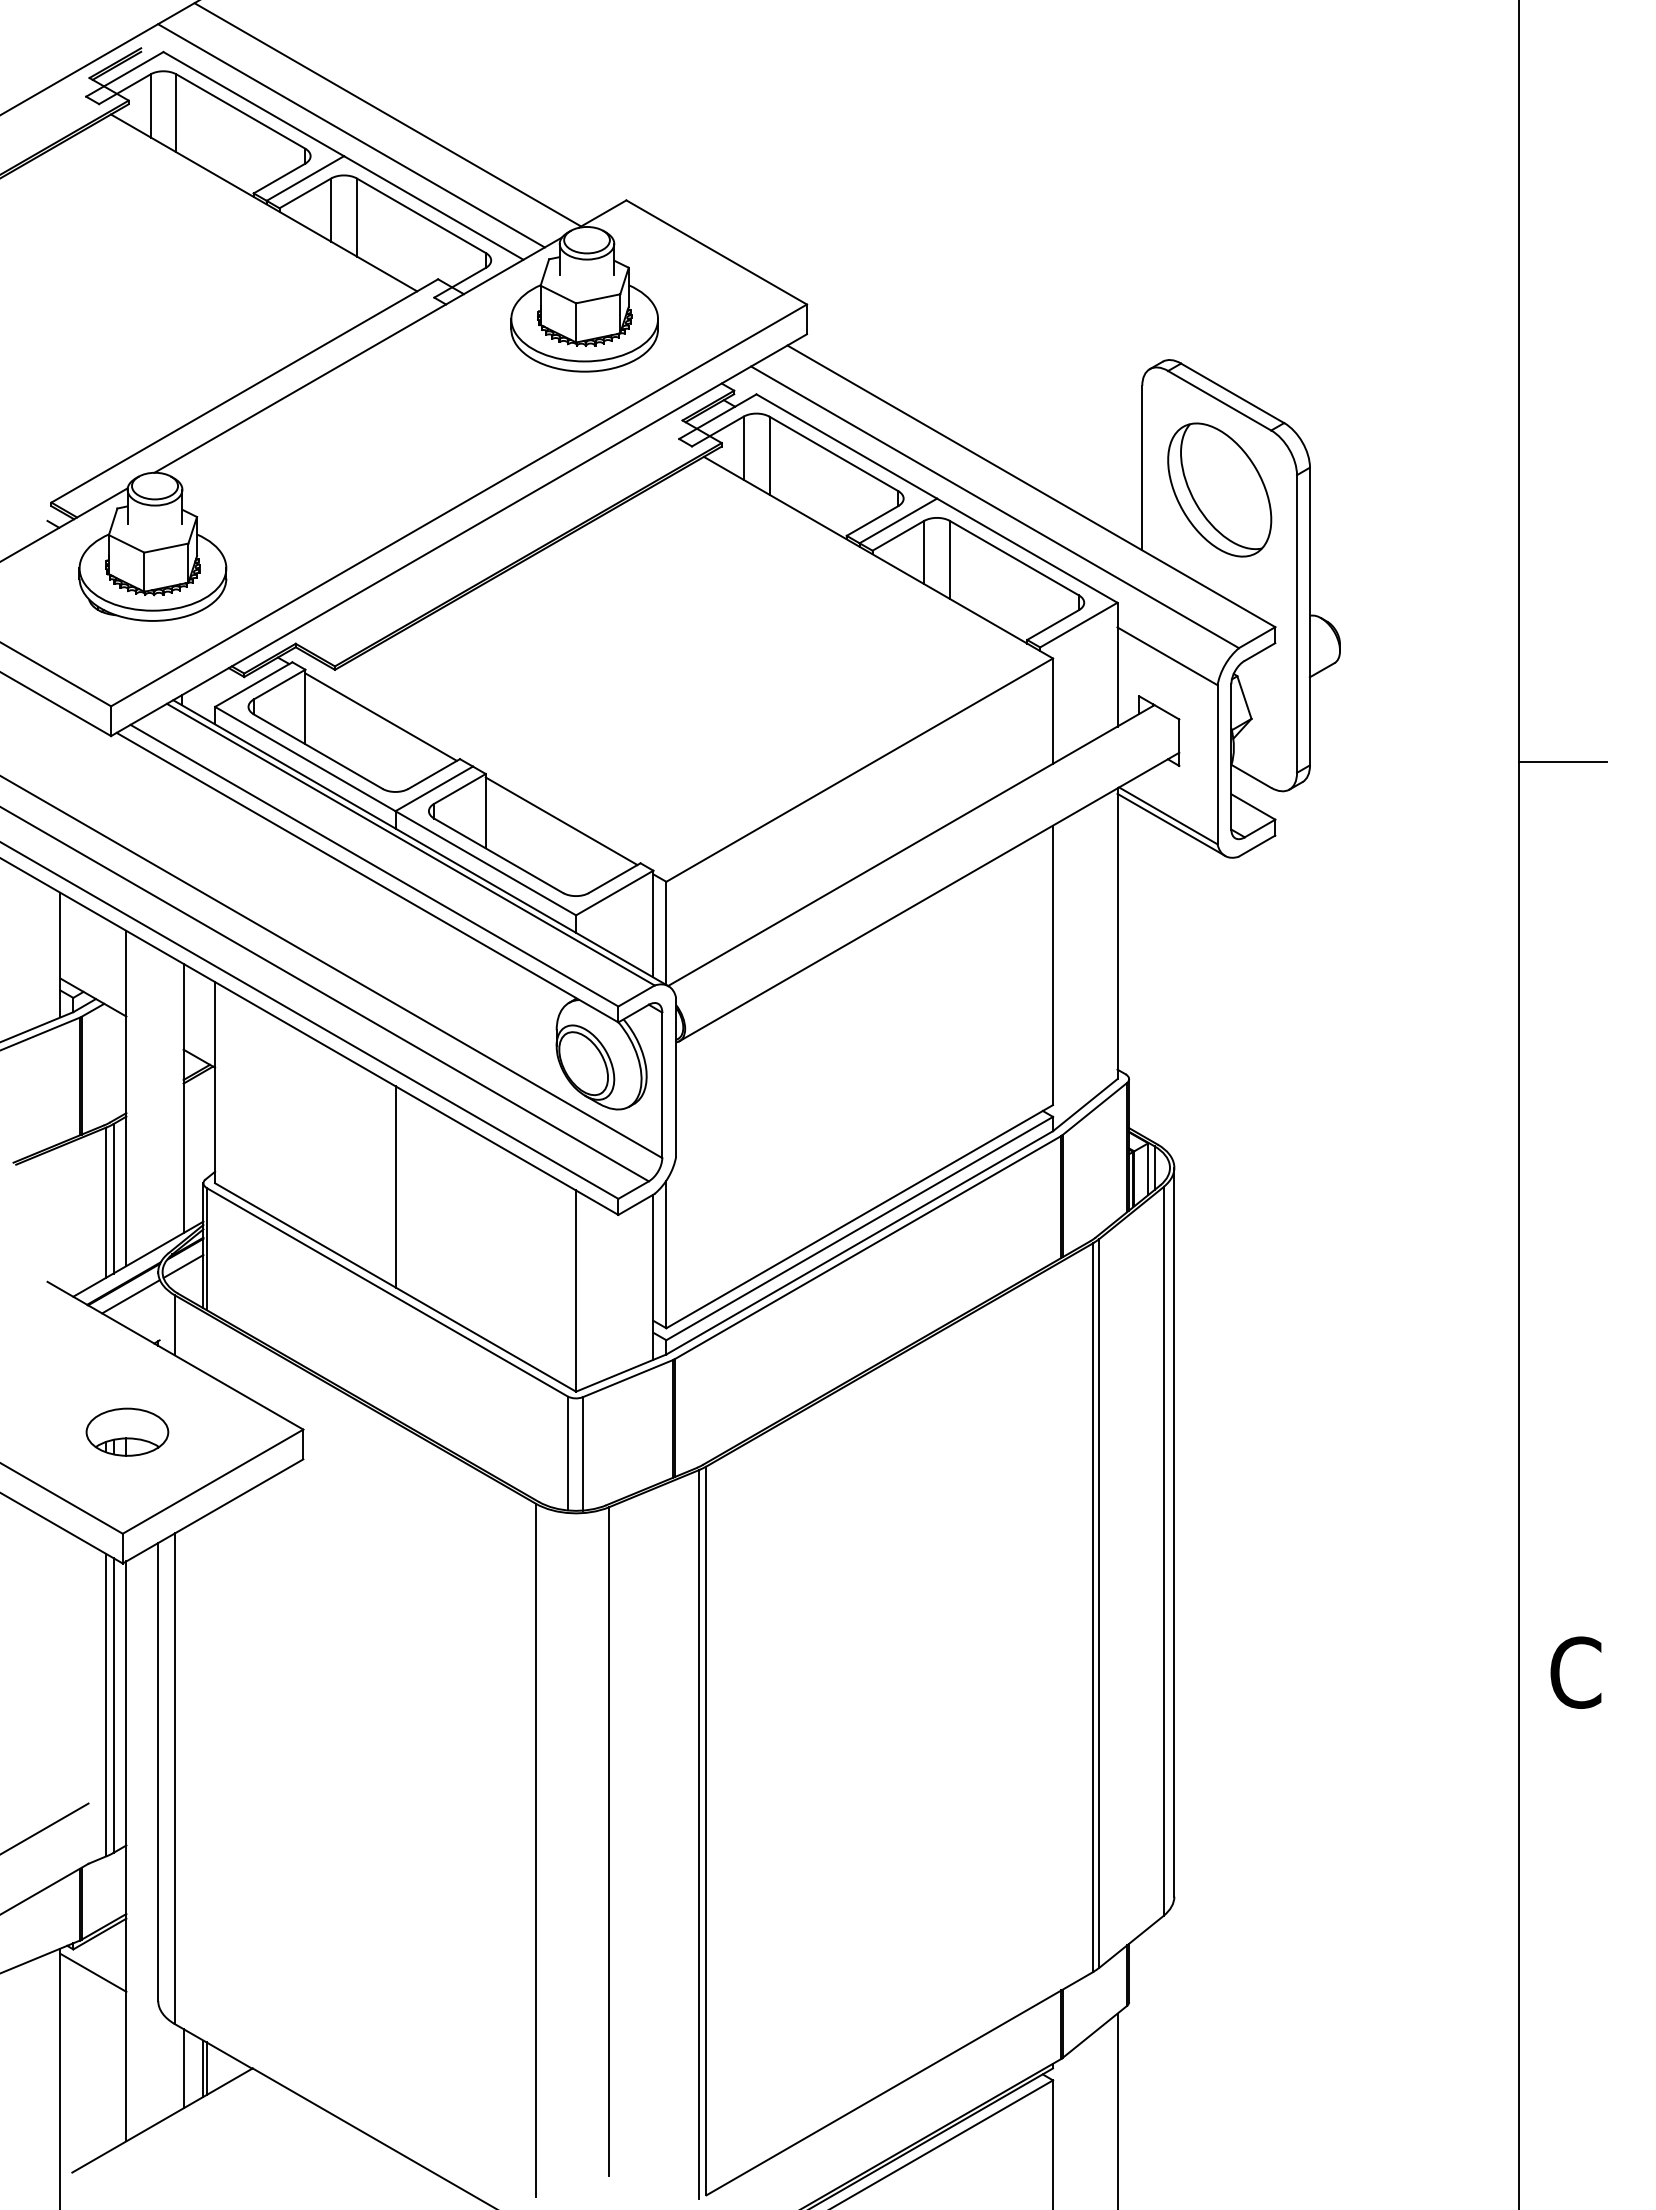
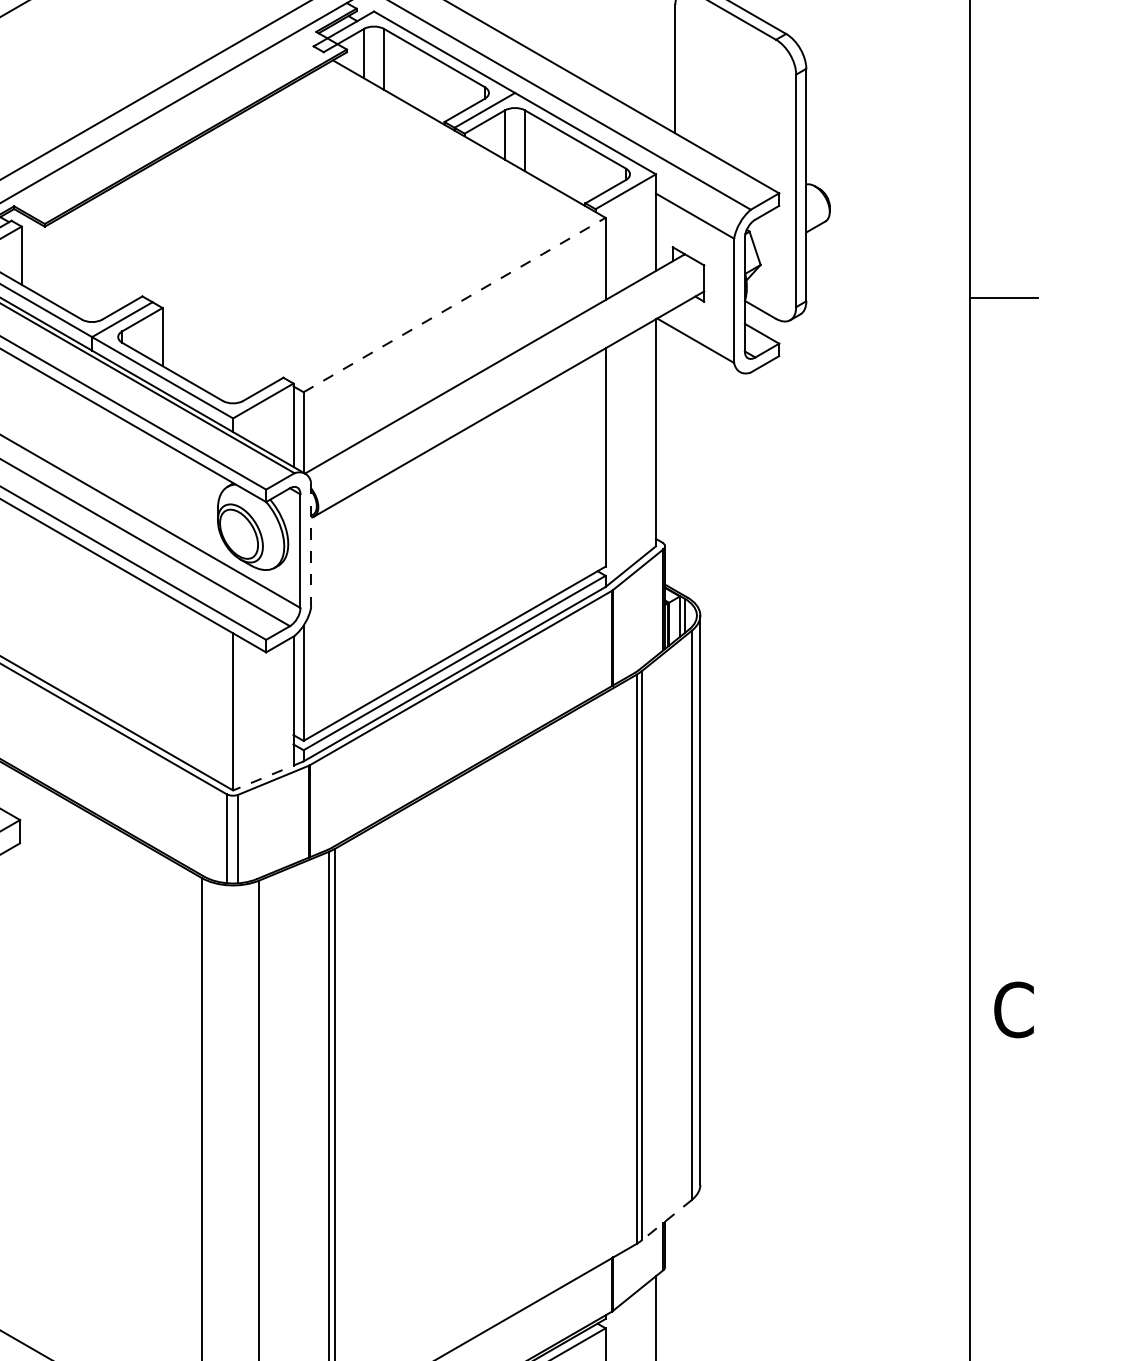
part: (1219, 489) -> (735, 85), removed
line: (380, 716) -> (80, 263), removed
line: (860, 769) -> (455, 304), solid -> dashed
line: (561, 821) -> (221, 345), removed
line: (1171, 824) -> (698, 347), removed
line: (676, 1077) -> (311, 545), solid -> dashed
line: (395, 1186) -> (92, 630), removed
line: (621, 1373) -> (268, 776), solid -> dashed
line: (1131, 1942) -> (666, 1220), solid -> dashed

